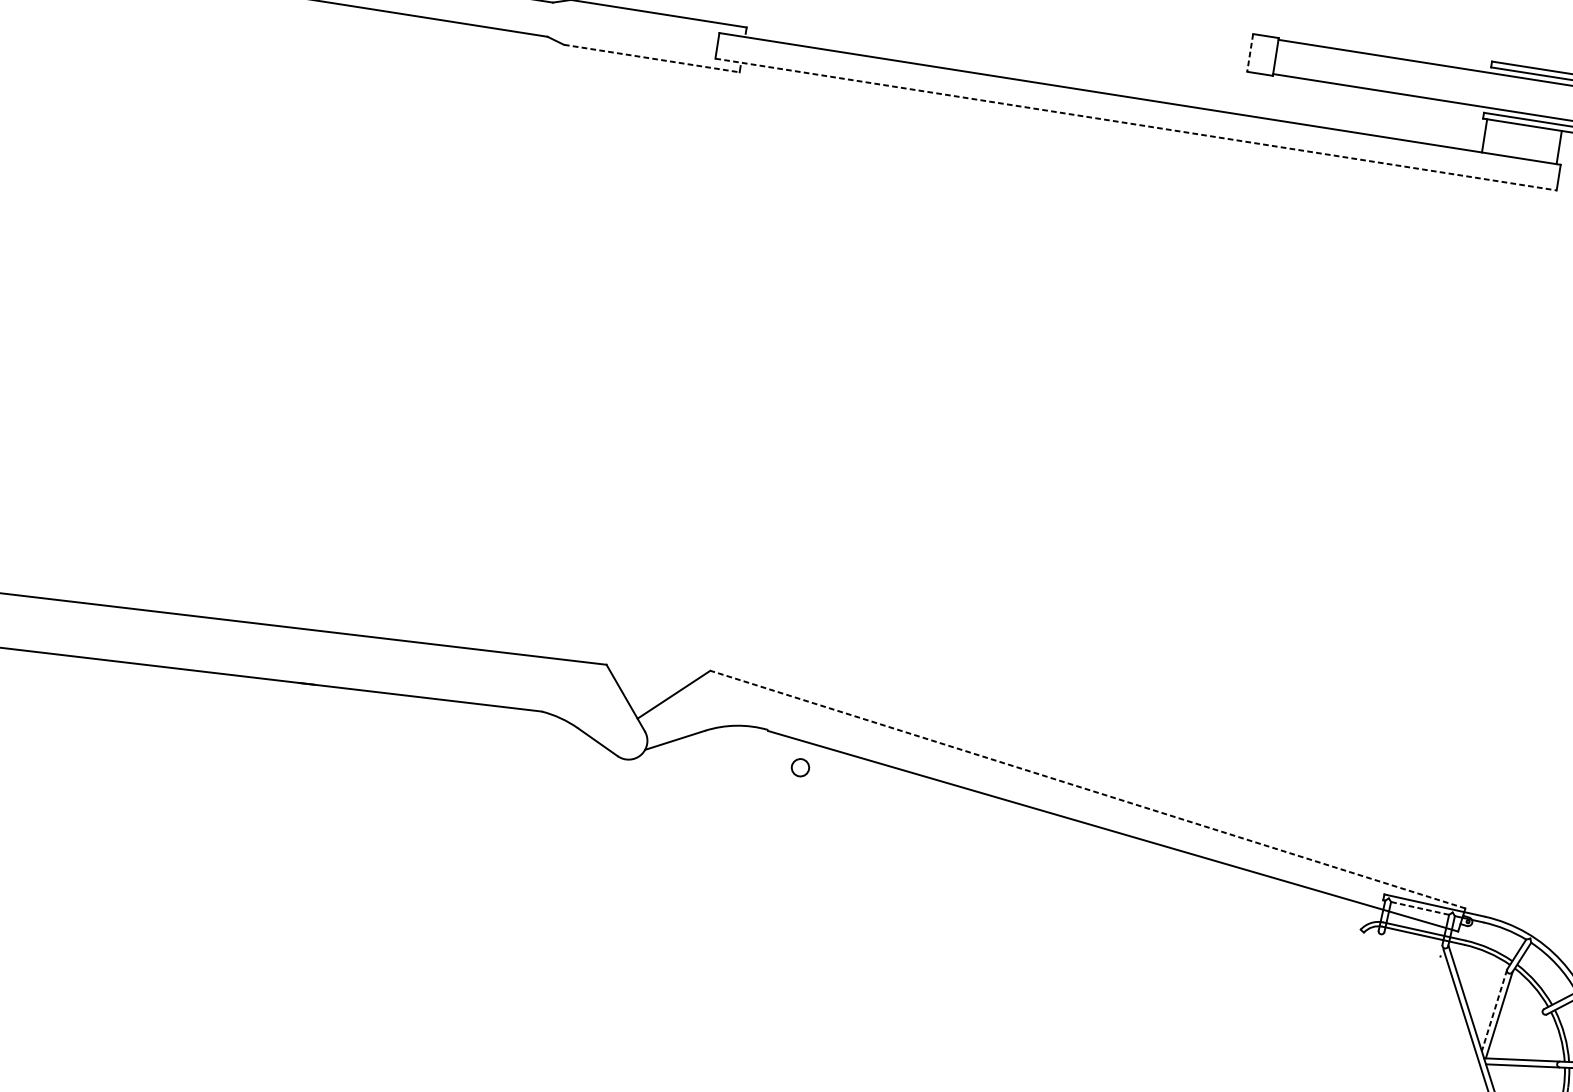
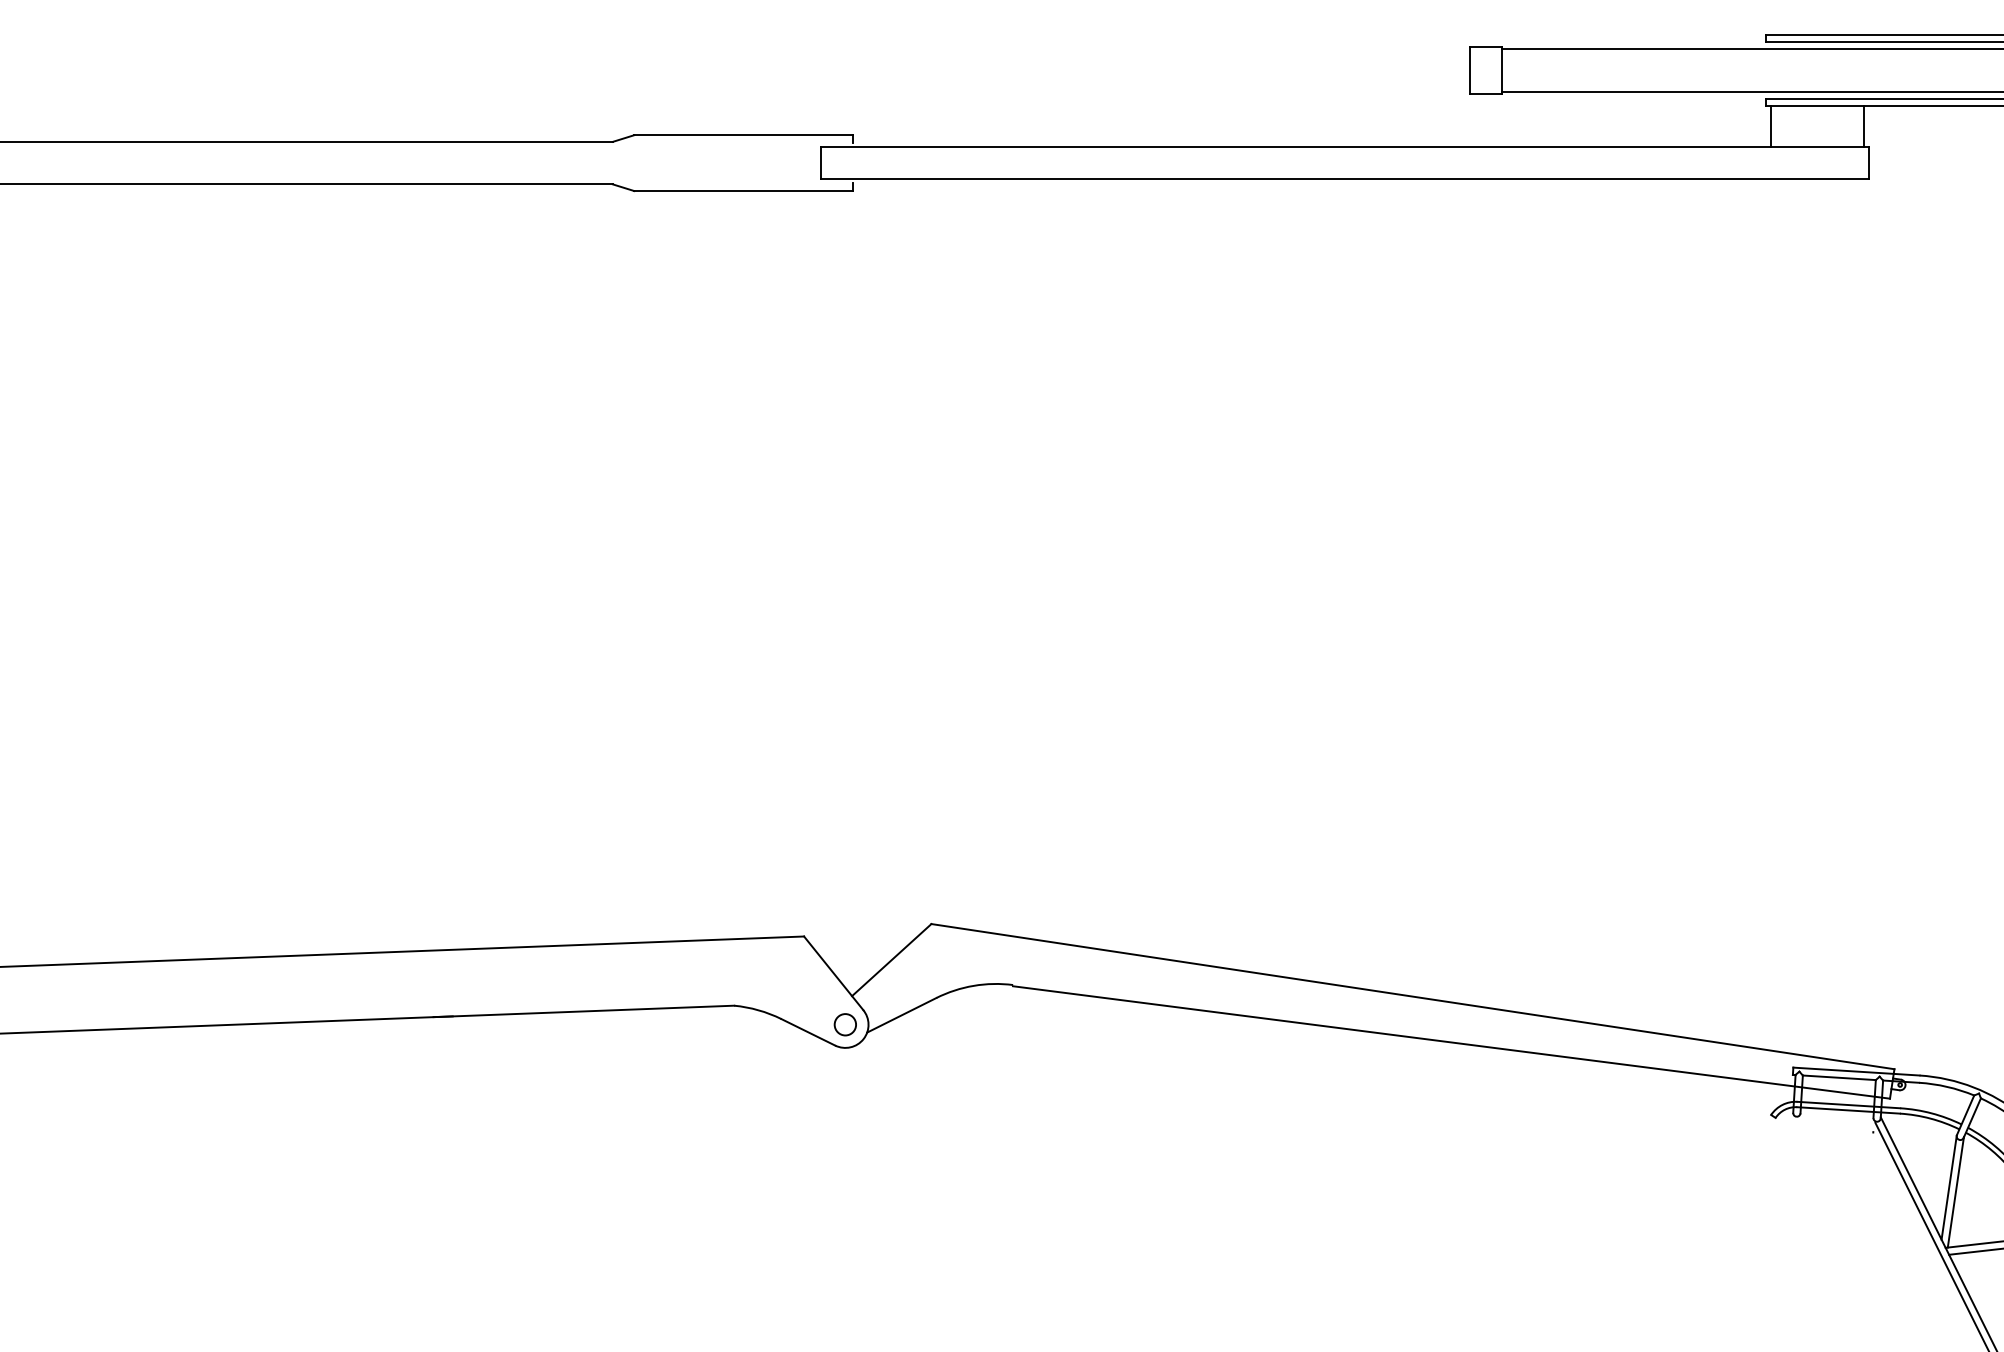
line: (1249, 53) -> (1469, 70), dashed -> solid
line: (652, 59) -> (744, 191), dashed -> solid
line: (1135, 124) -> (1344, 179), dashed -> solid
circle: (799, 767) -> (844, 1024), moved
line: (1087, 789) -> (1412, 996), dashed -> solid
line: (1420, 908) -> (1839, 1077), dashed -> solid
line: (1494, 1011) -> (1949, 1188), dashed -> solid

